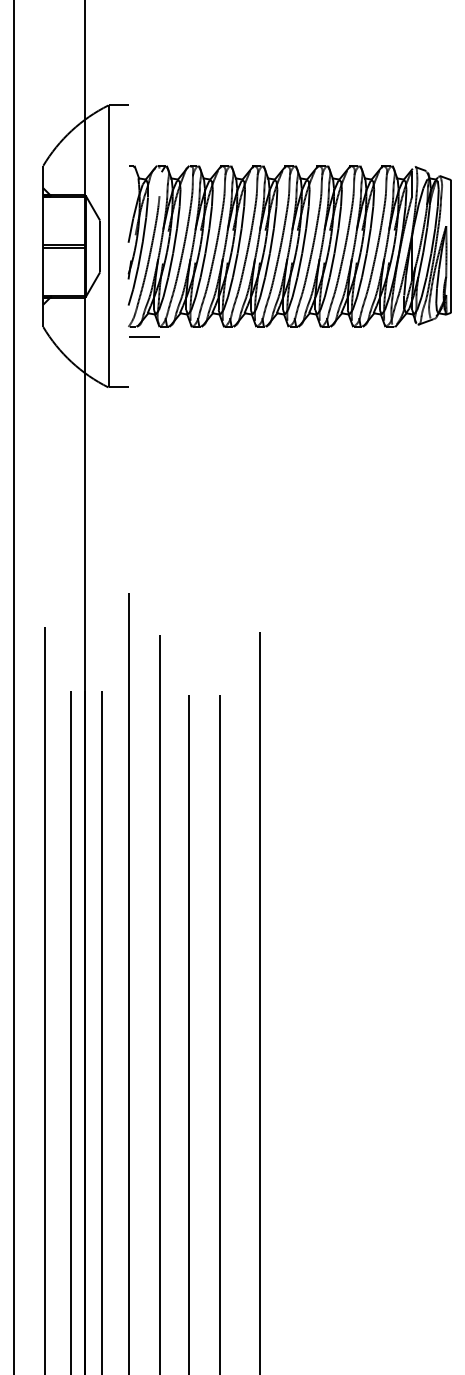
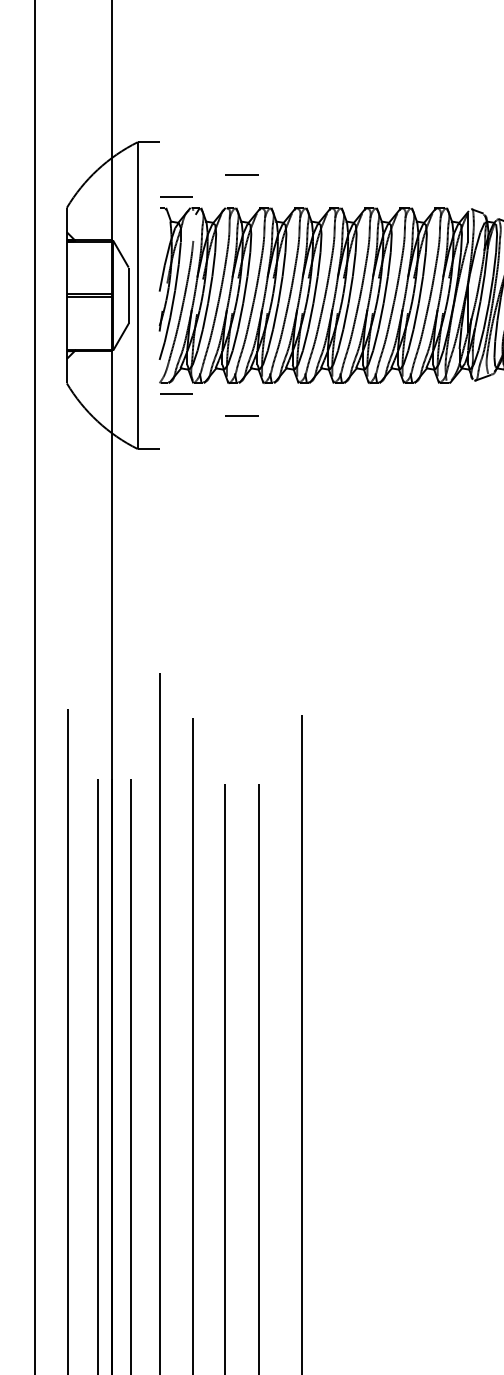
line: (203, 135) -> (241, 174), added
line: (143, 155) -> (175, 196), added
line: (203, 357) -> (241, 416), added

